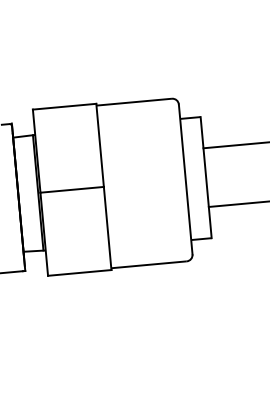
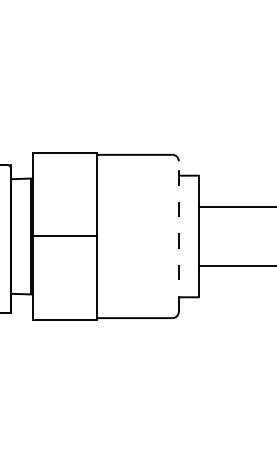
line: (185, 179) -> (178, 236), solid -> dashed

